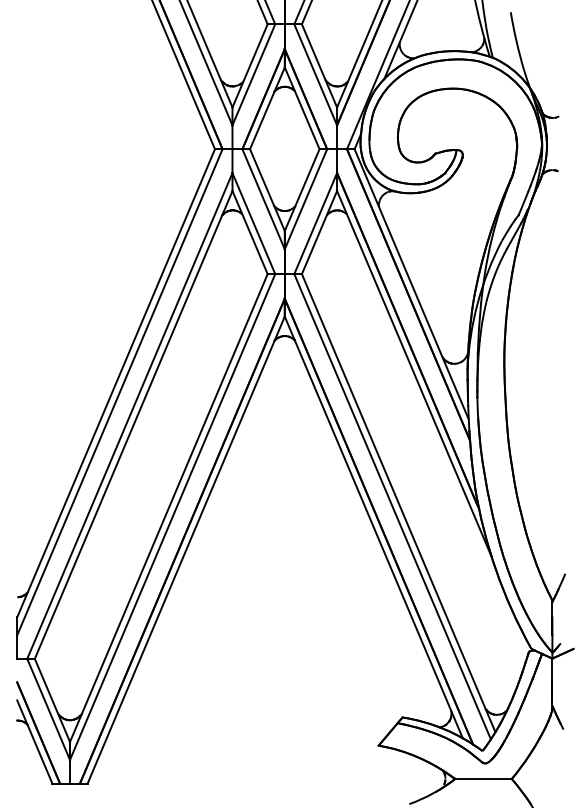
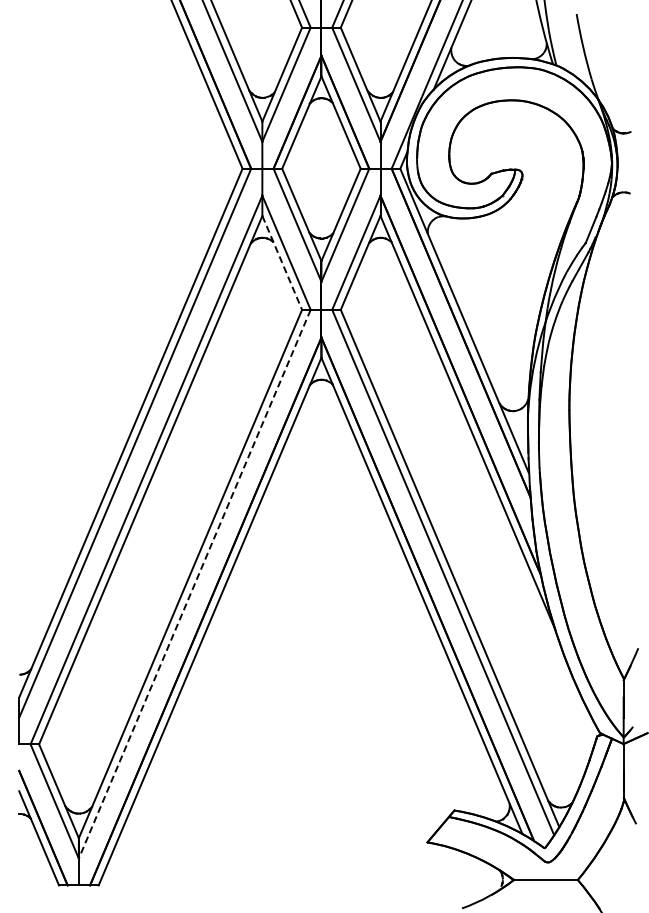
line: (250, 232) -> (282, 262), solid -> dashed
line: (172, 517) -> (194, 584), solid -> dashed

